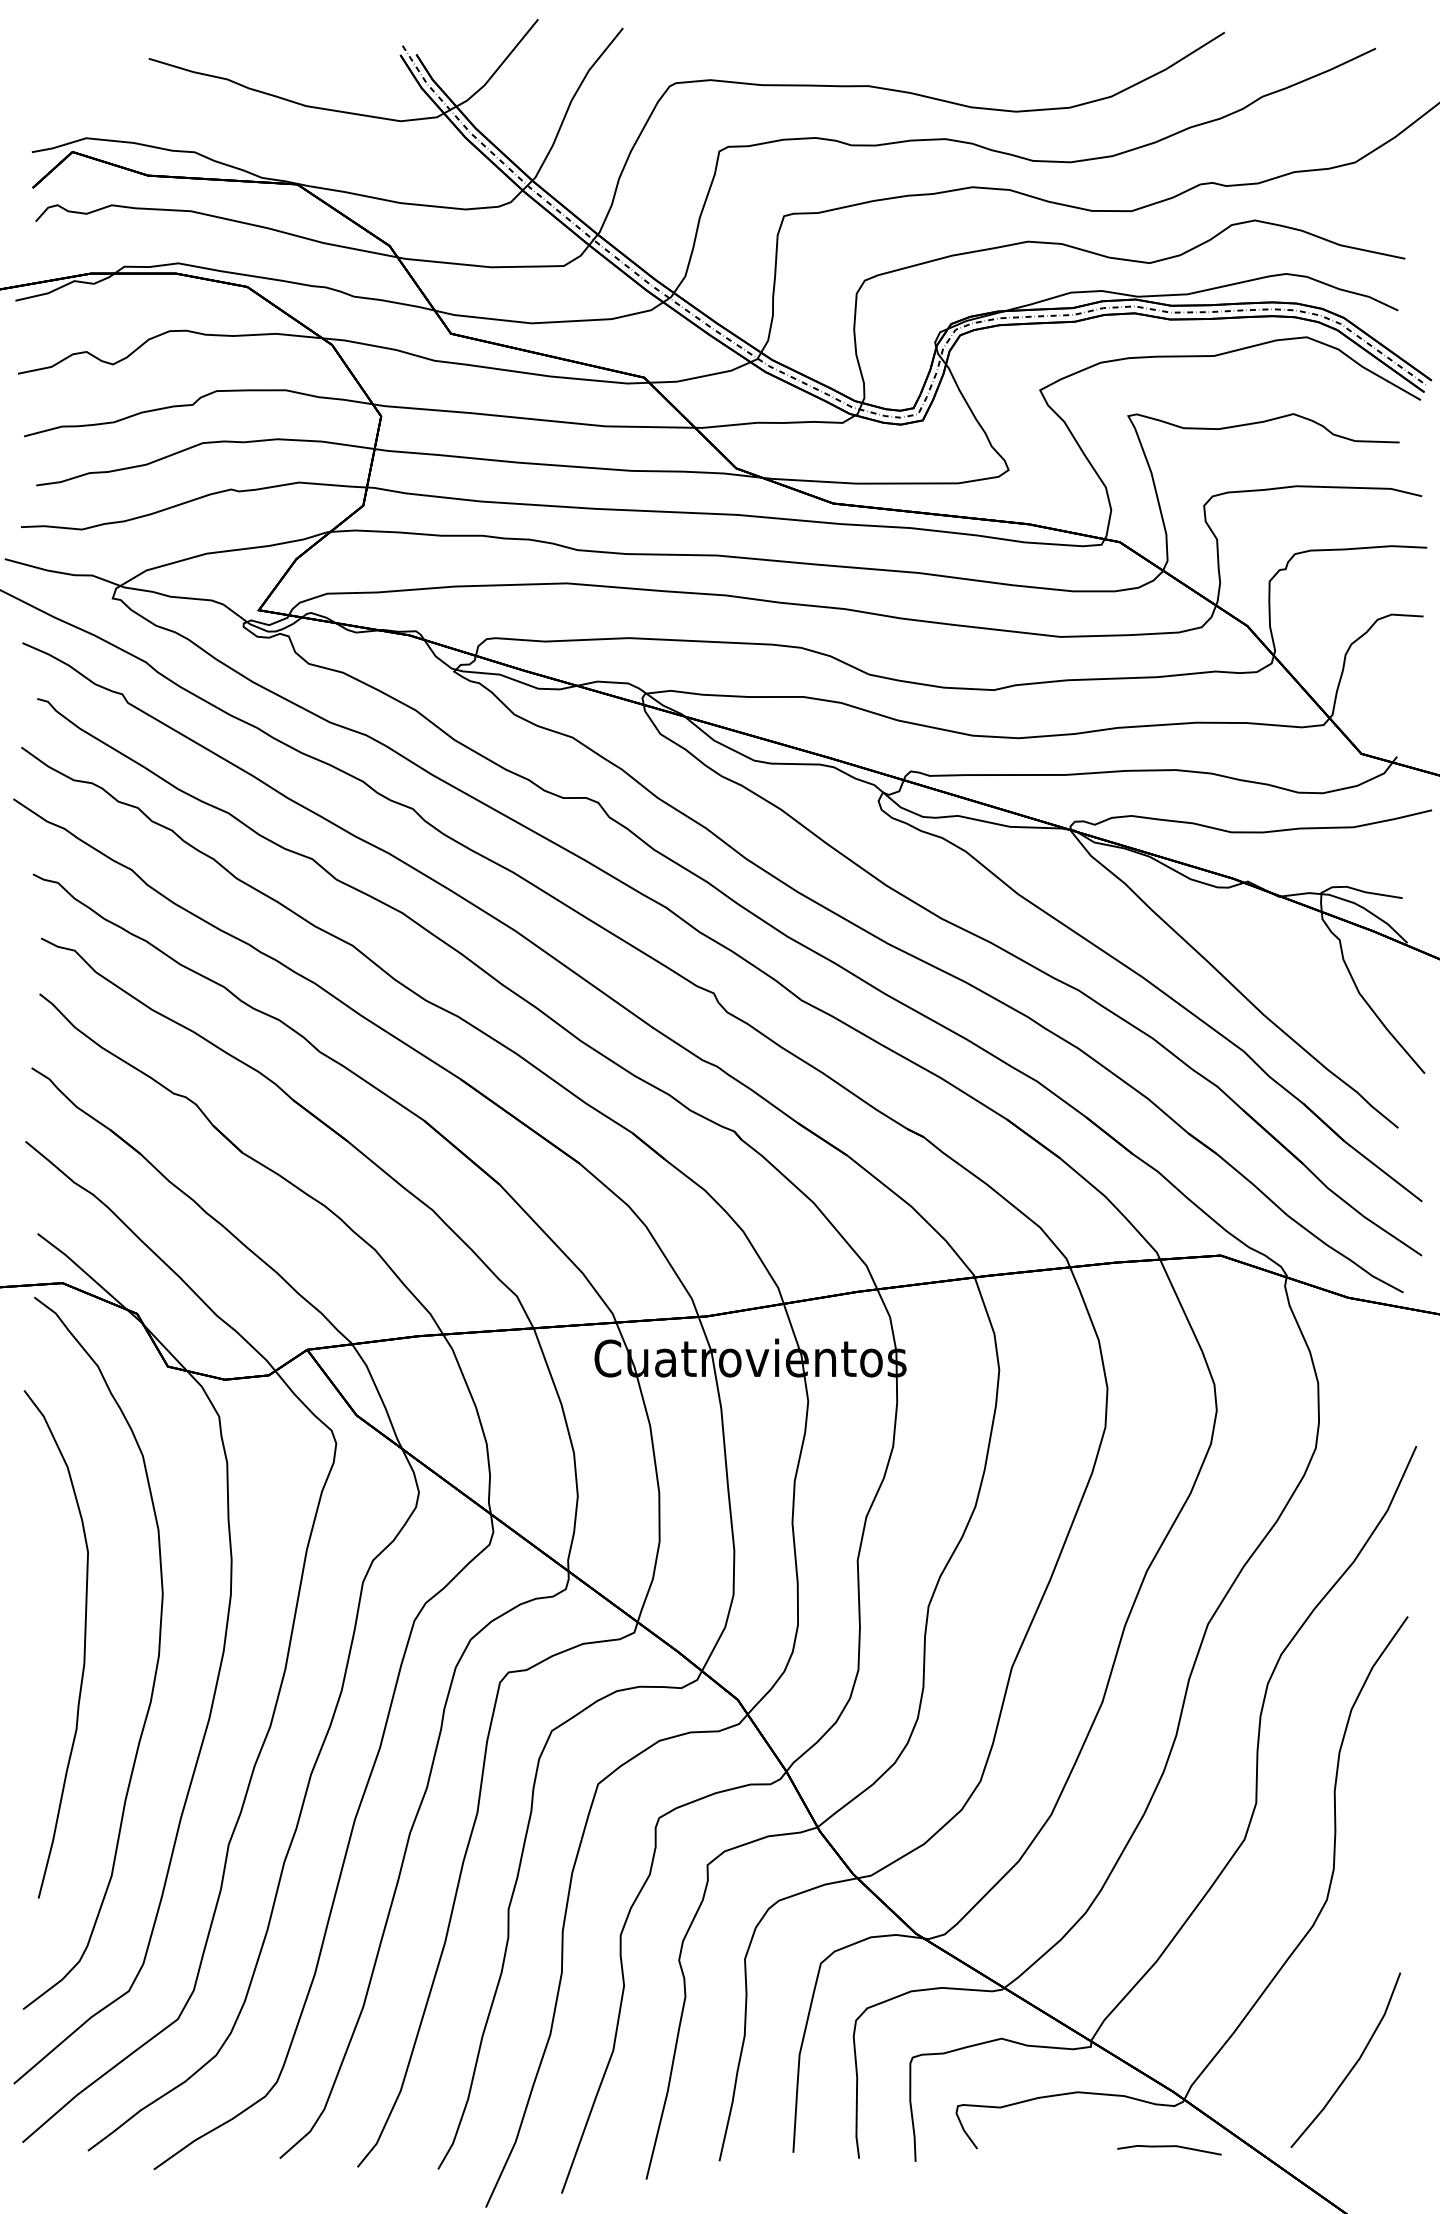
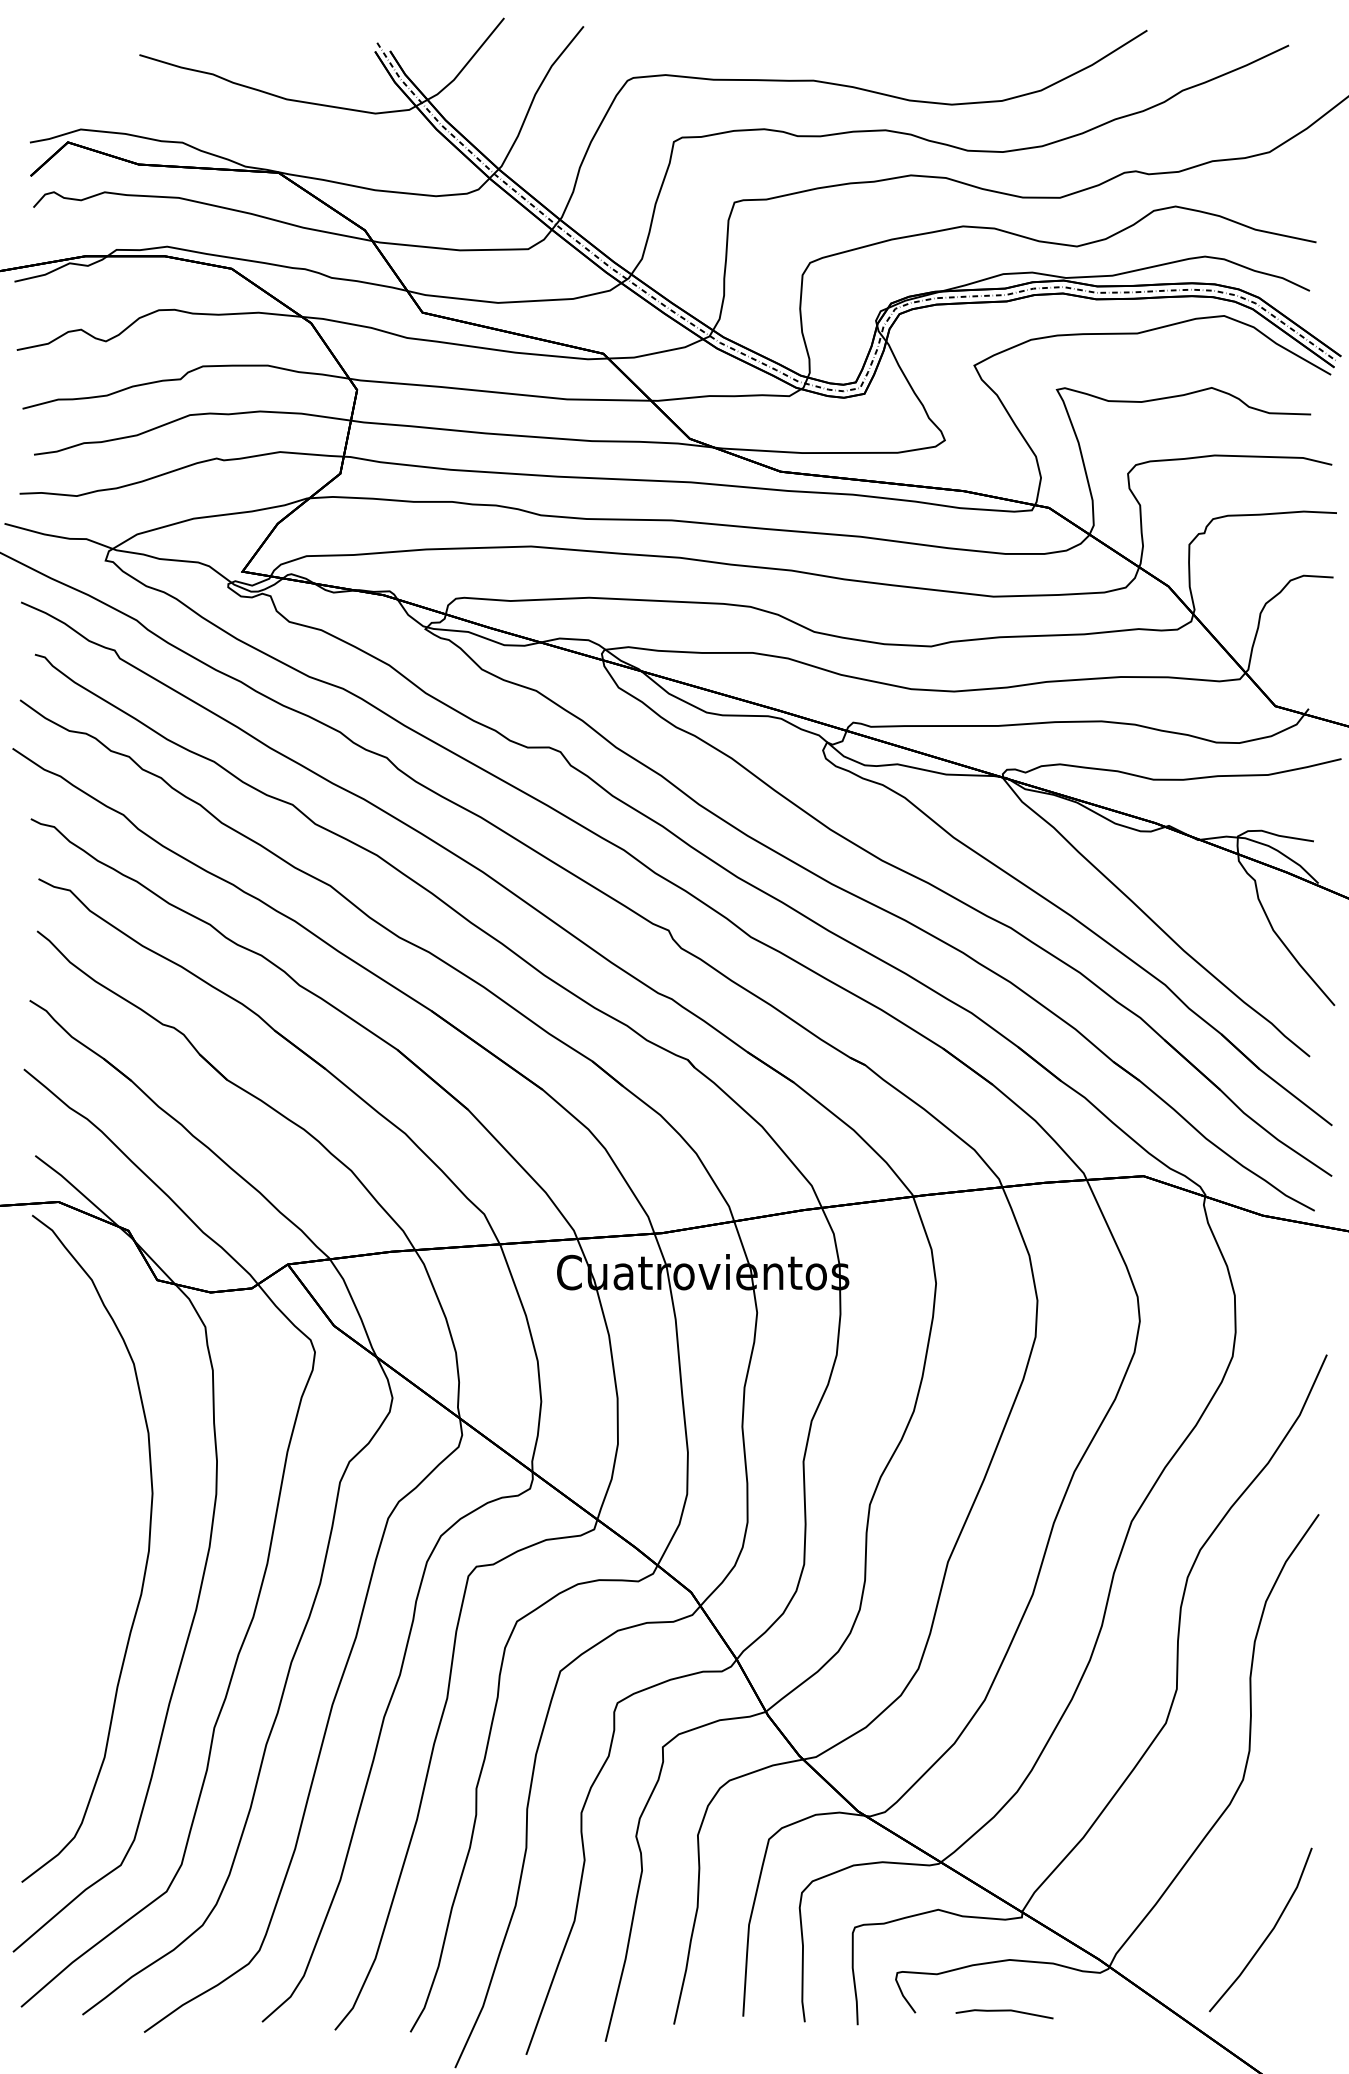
curve: (83, 1644) -> (78, 1540), removed
line: (1169, 2147) -> (1004, 2011), moved

